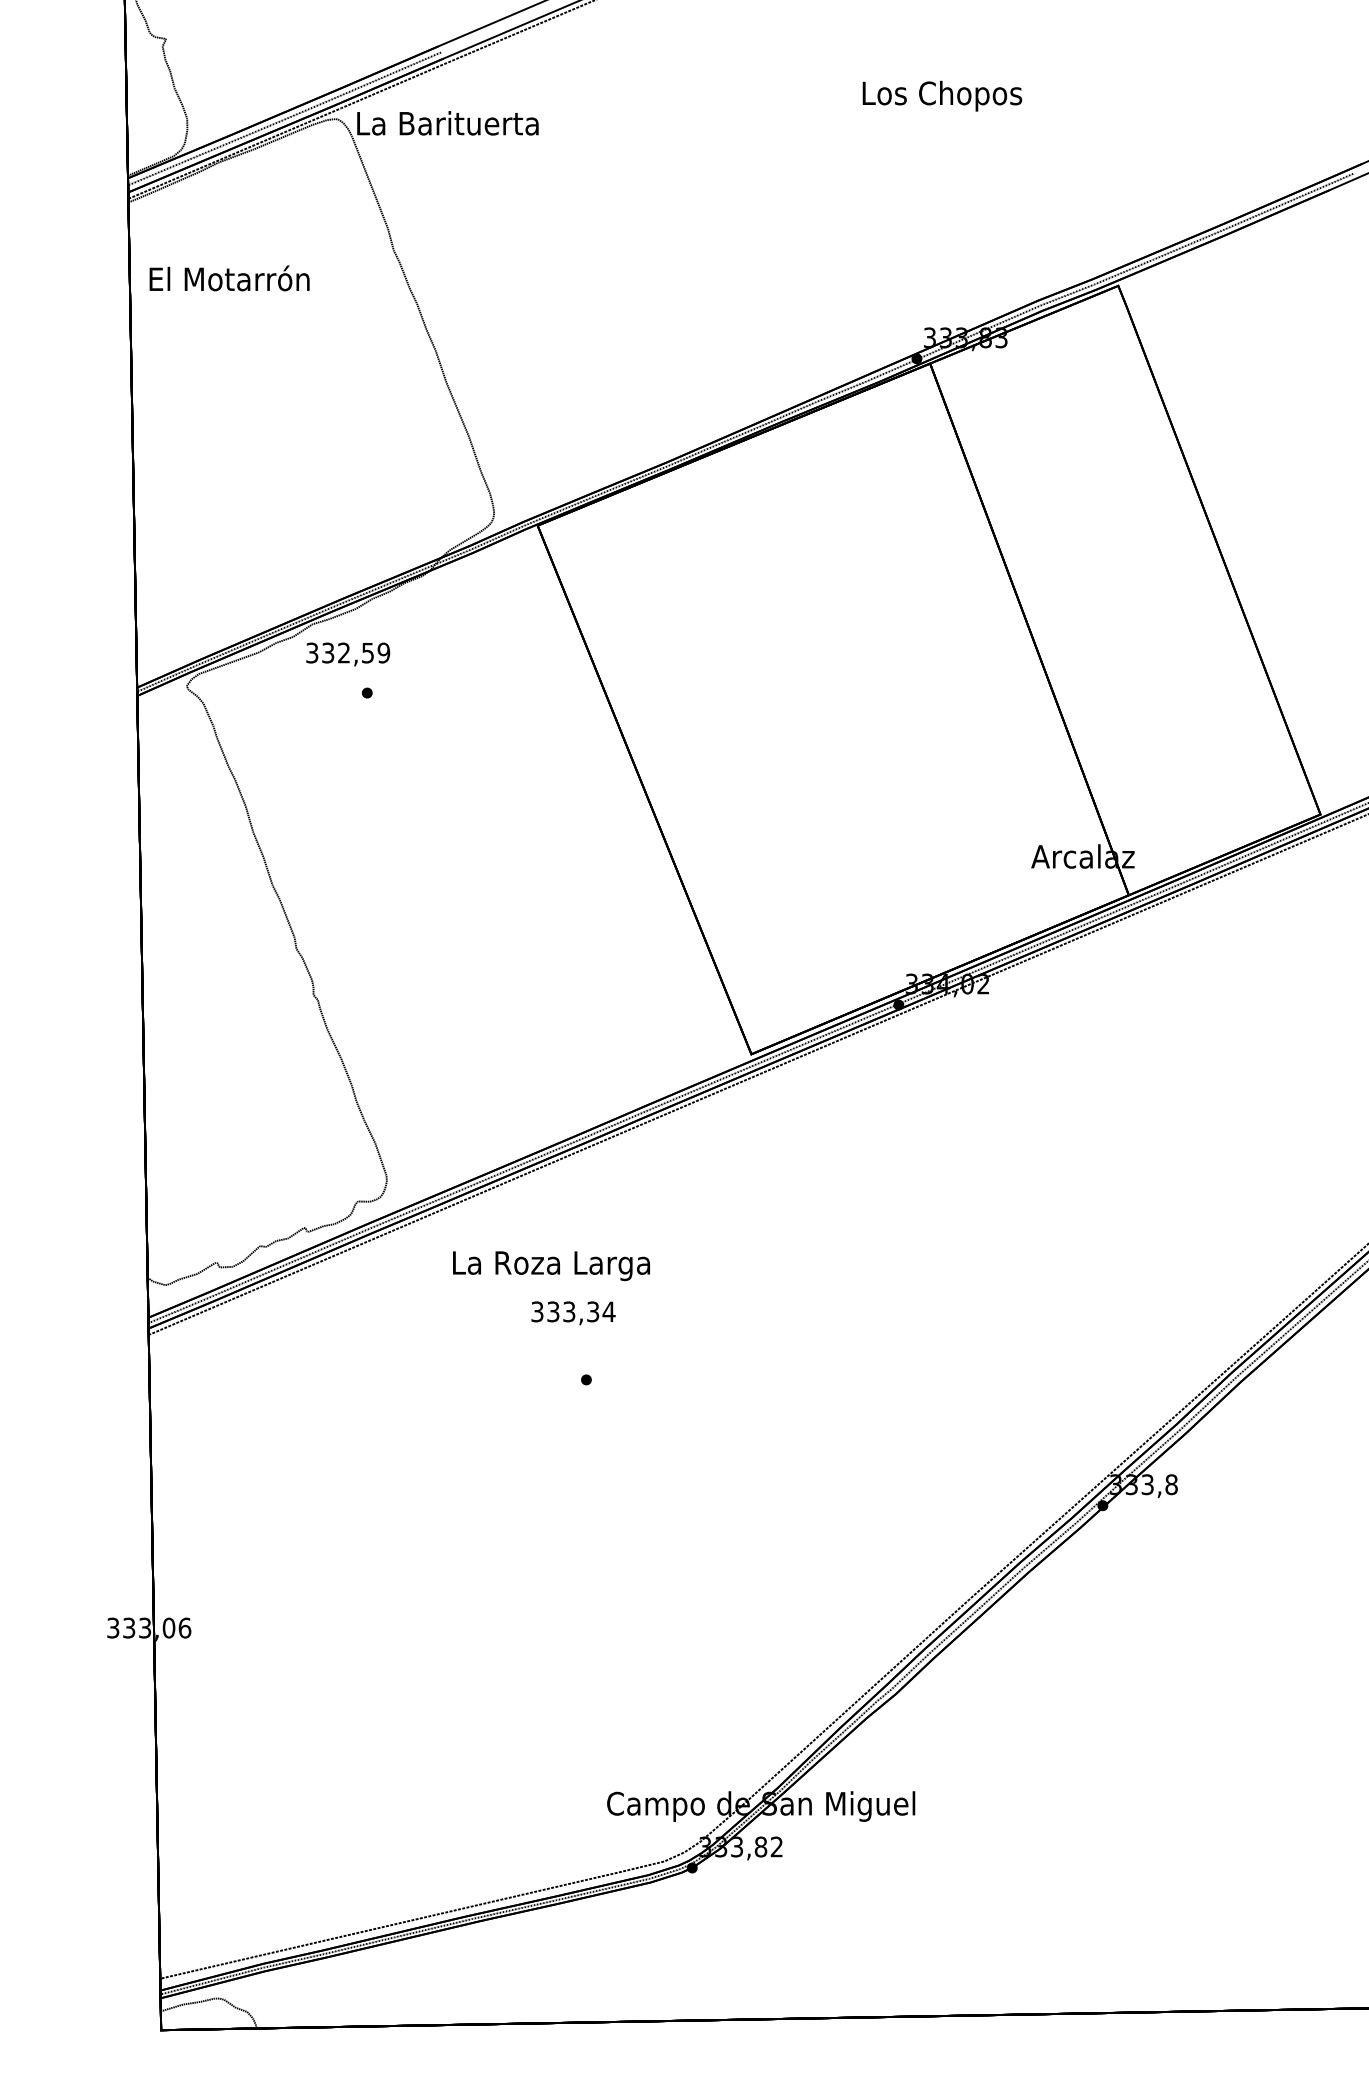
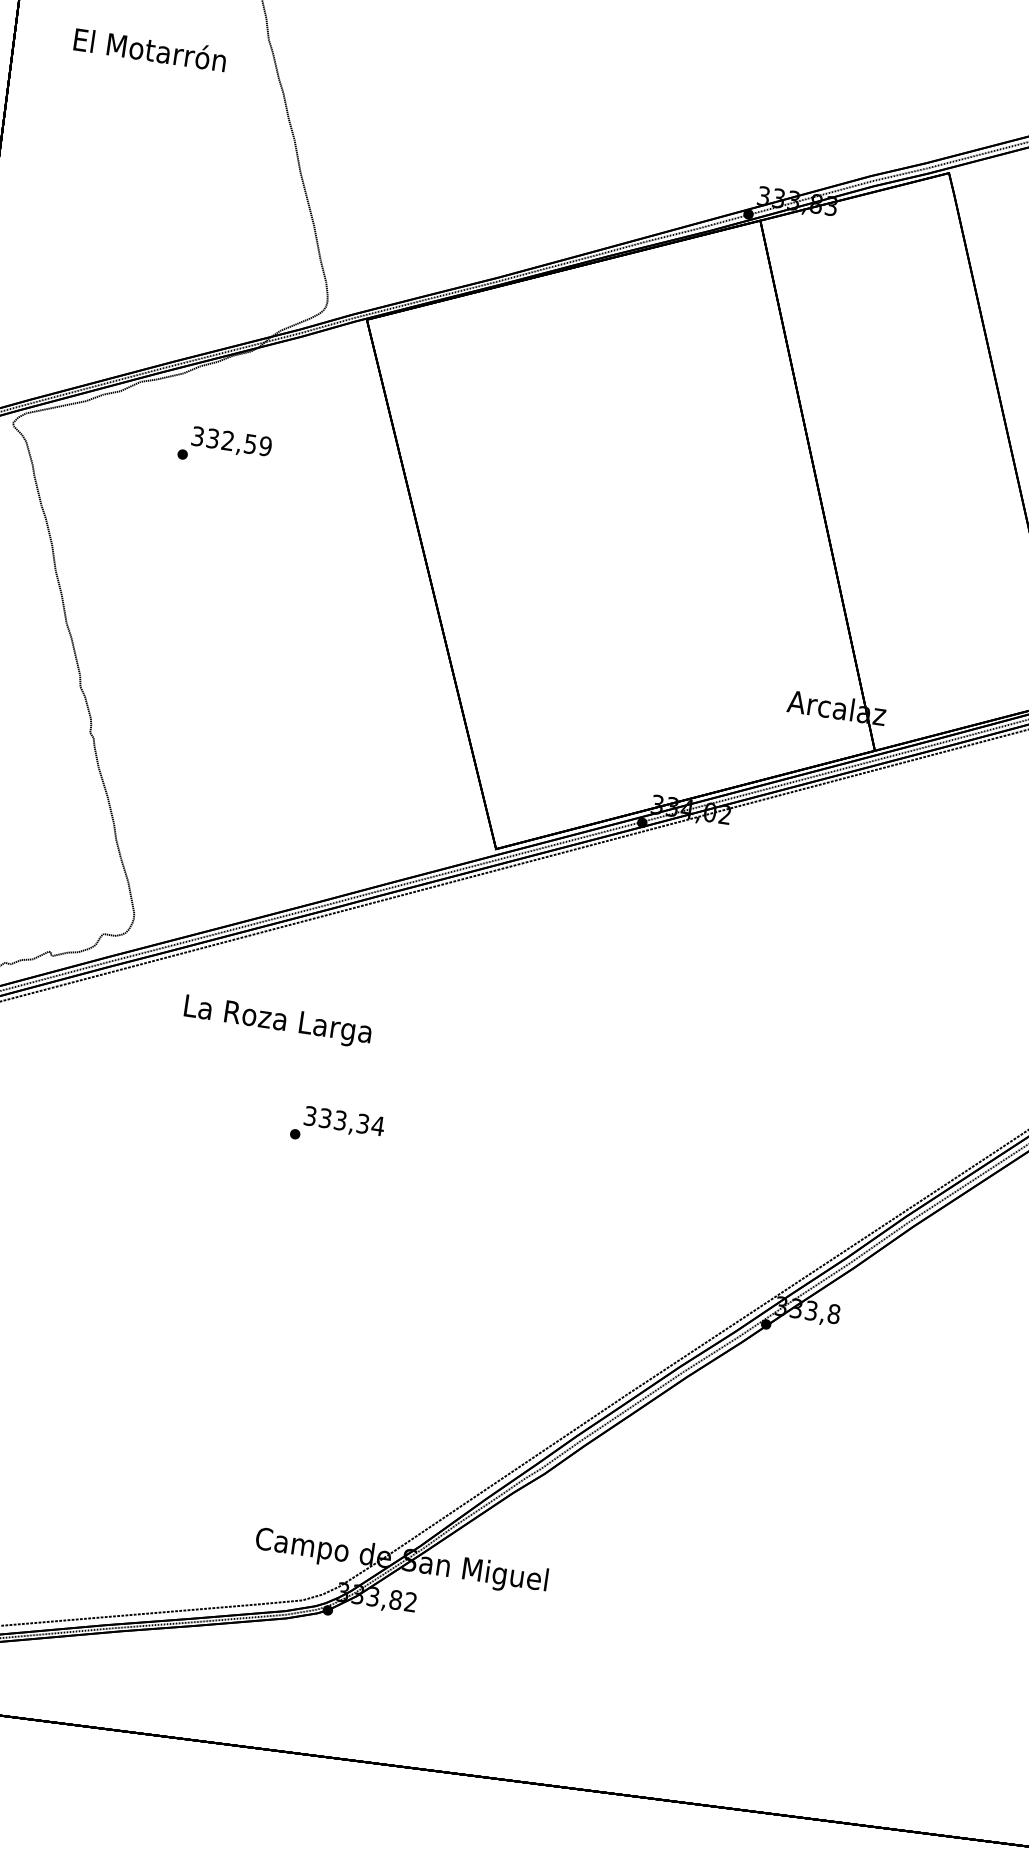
text: (229, 278) -> (150, 49), moved
text: (348, 654) -> (231, 442), moved
text: (573, 1313) -> (344, 1122), moved

